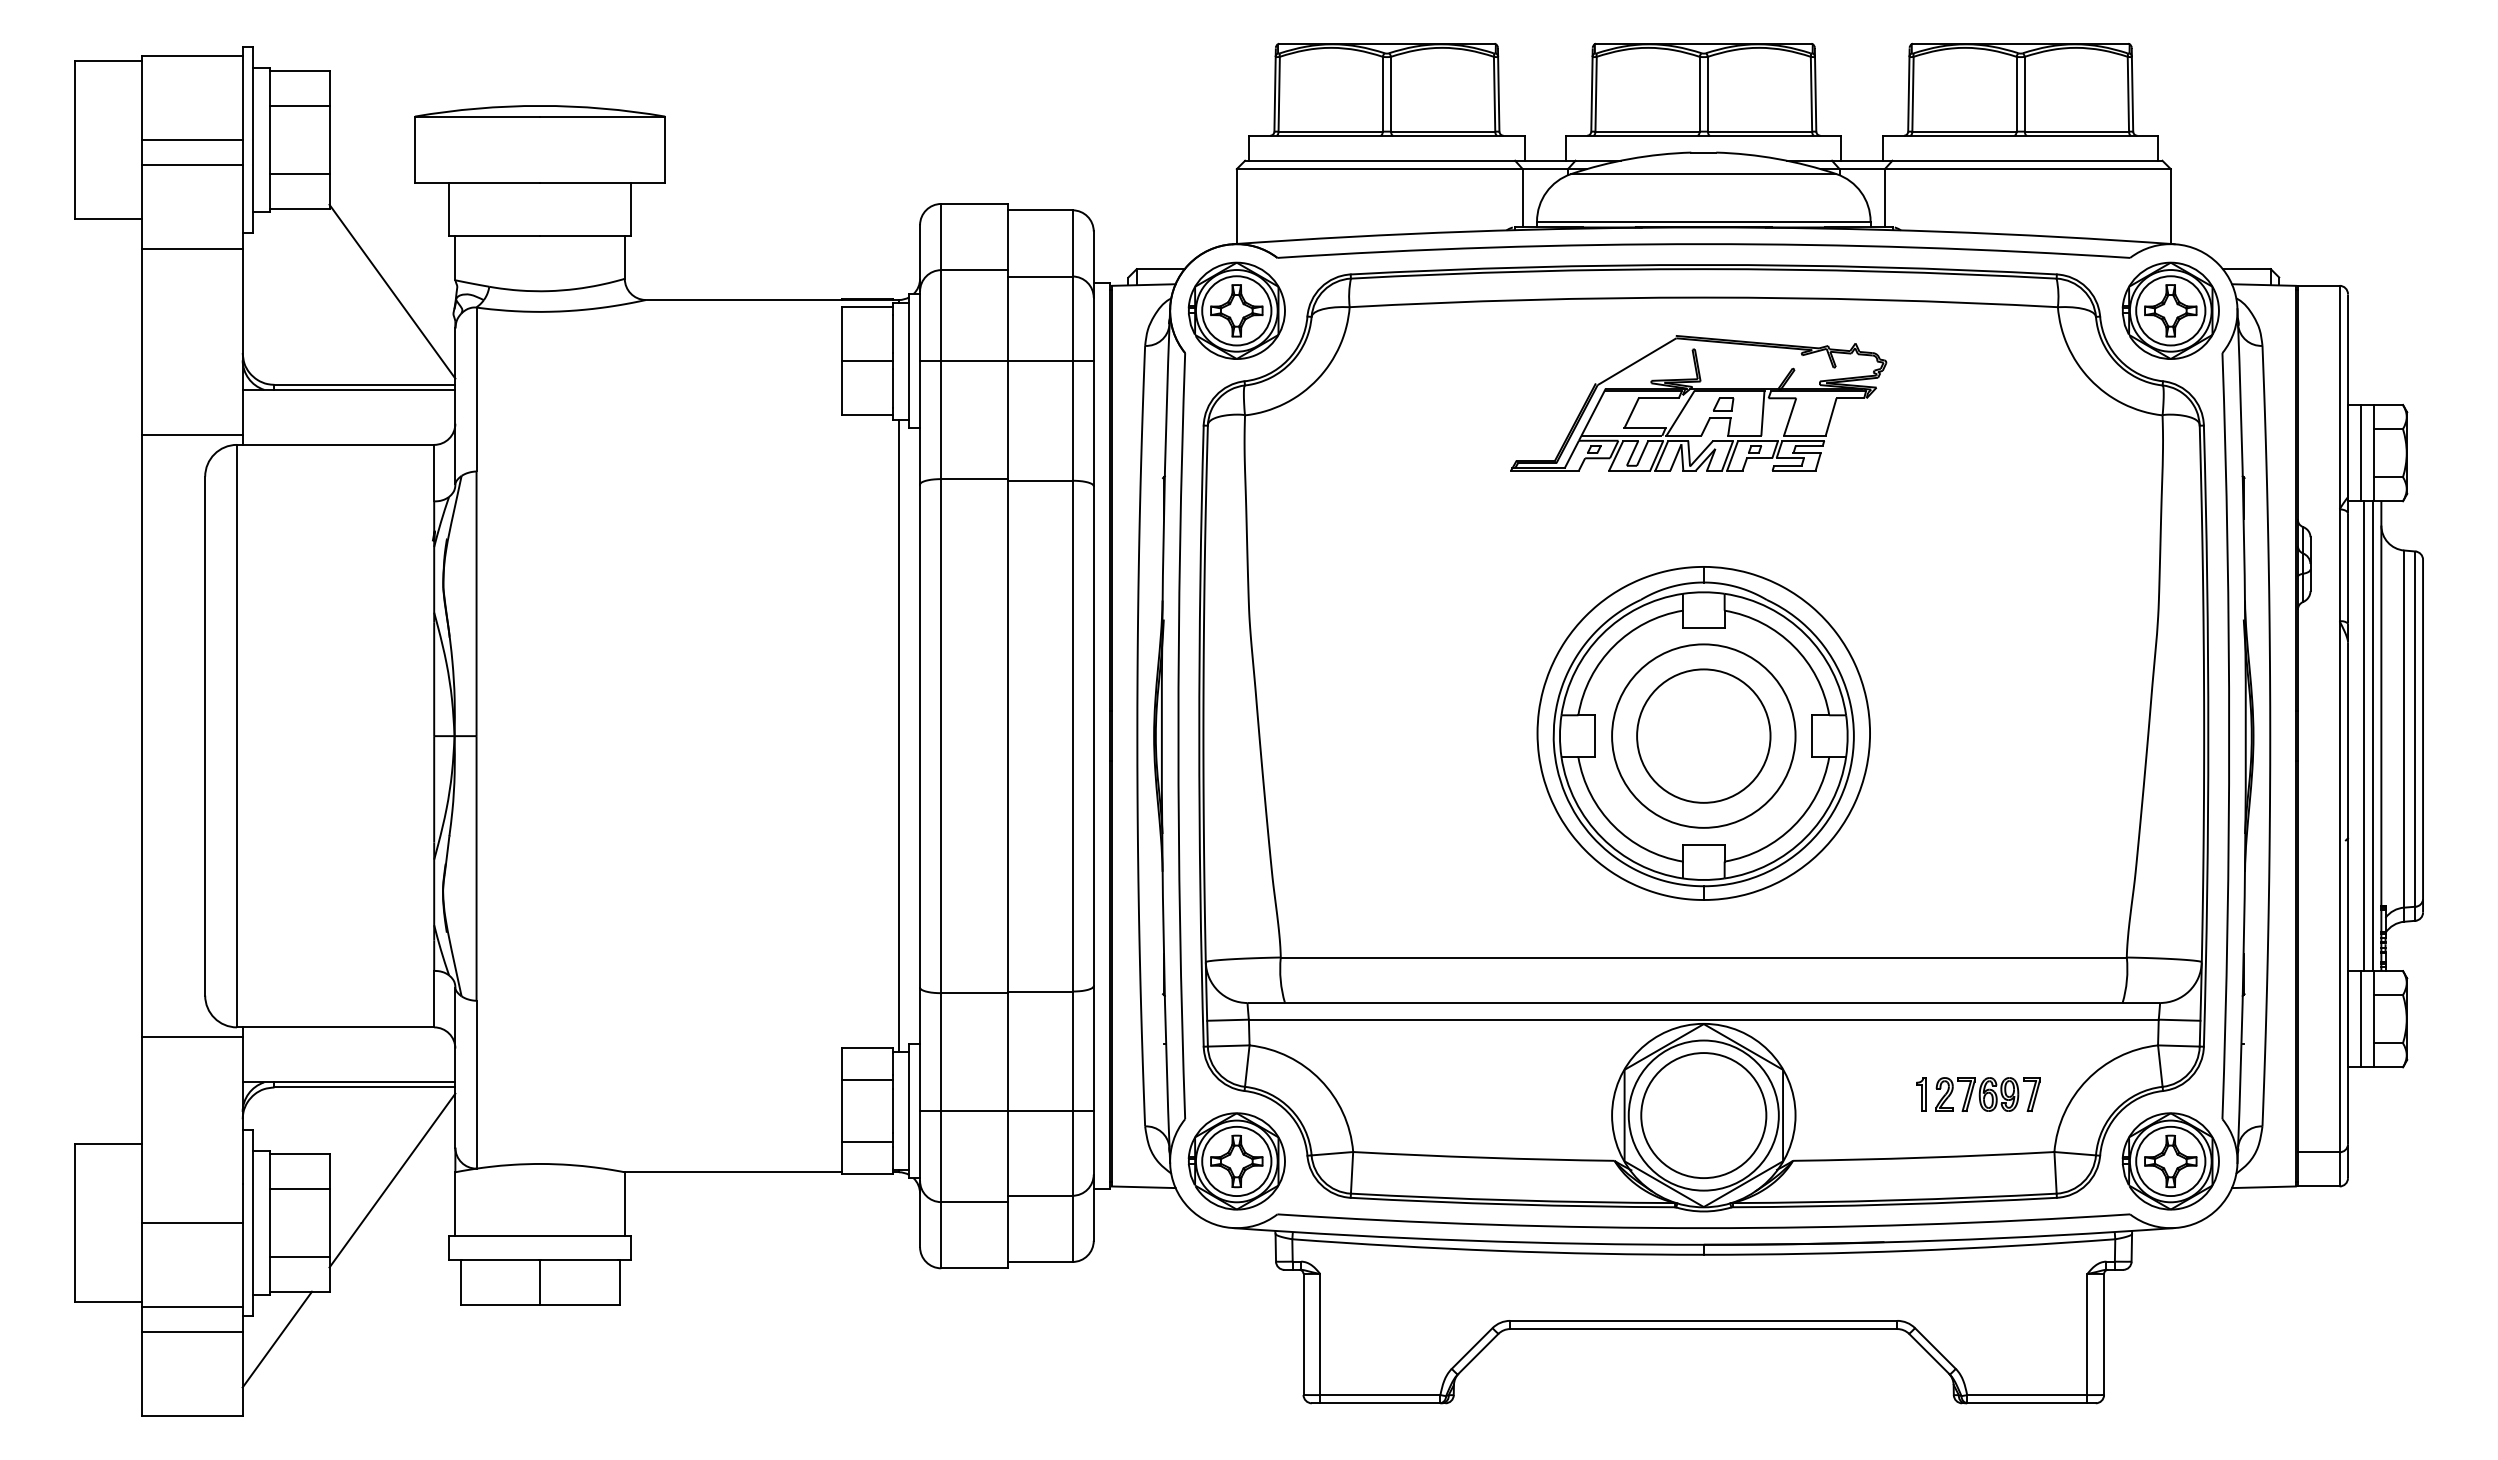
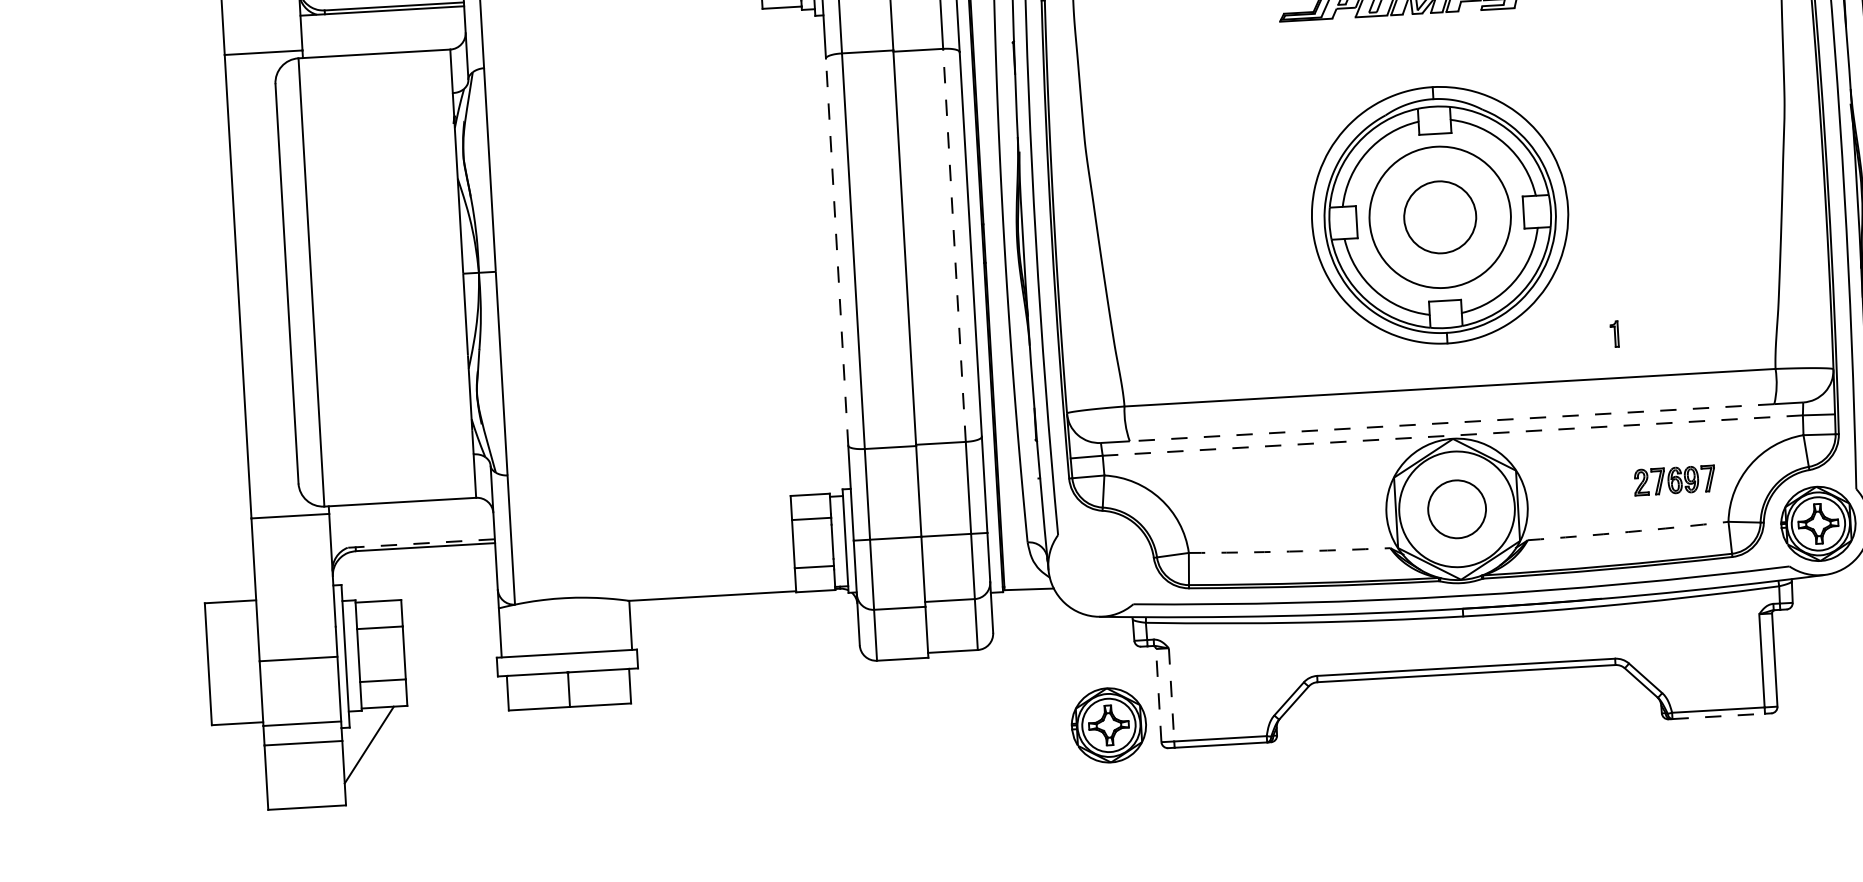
line: (898, 735) -> (820, 252), removed
line: (1072, 735) -> (954, 244), solid -> dashed
circle: (1703, 735) -> (1439, 216), size x0.7
line: (920, 736) -> (837, 252), solid -> dashed
line: (1703, 1003) -> (1451, 423), solid -> dashed
line: (1703, 1019) -> (1452, 435), solid -> dashed
line: (348, 1082) -> (412, 544), solid -> dashed
part: (1921, 1094) -> (1615, 334), moved
circle: (1703, 1115) -> (1456, 509), size x0.6
arc: (1483, 1157) -> (1289, 551), solid -> dashed
arc: (1923, 1157) -> (1627, 531), solid -> dashed
part: (1236, 1161) -> (1108, 725), moved
line: (392, 1180) -> (450, 617), removed
line: (1303, 1333) -> (1158, 694), solid -> dashed
line: (1320, 1334) -> (1171, 694), solid -> dashed
line: (2027, 1403) -> (1718, 716), solid -> dashed

